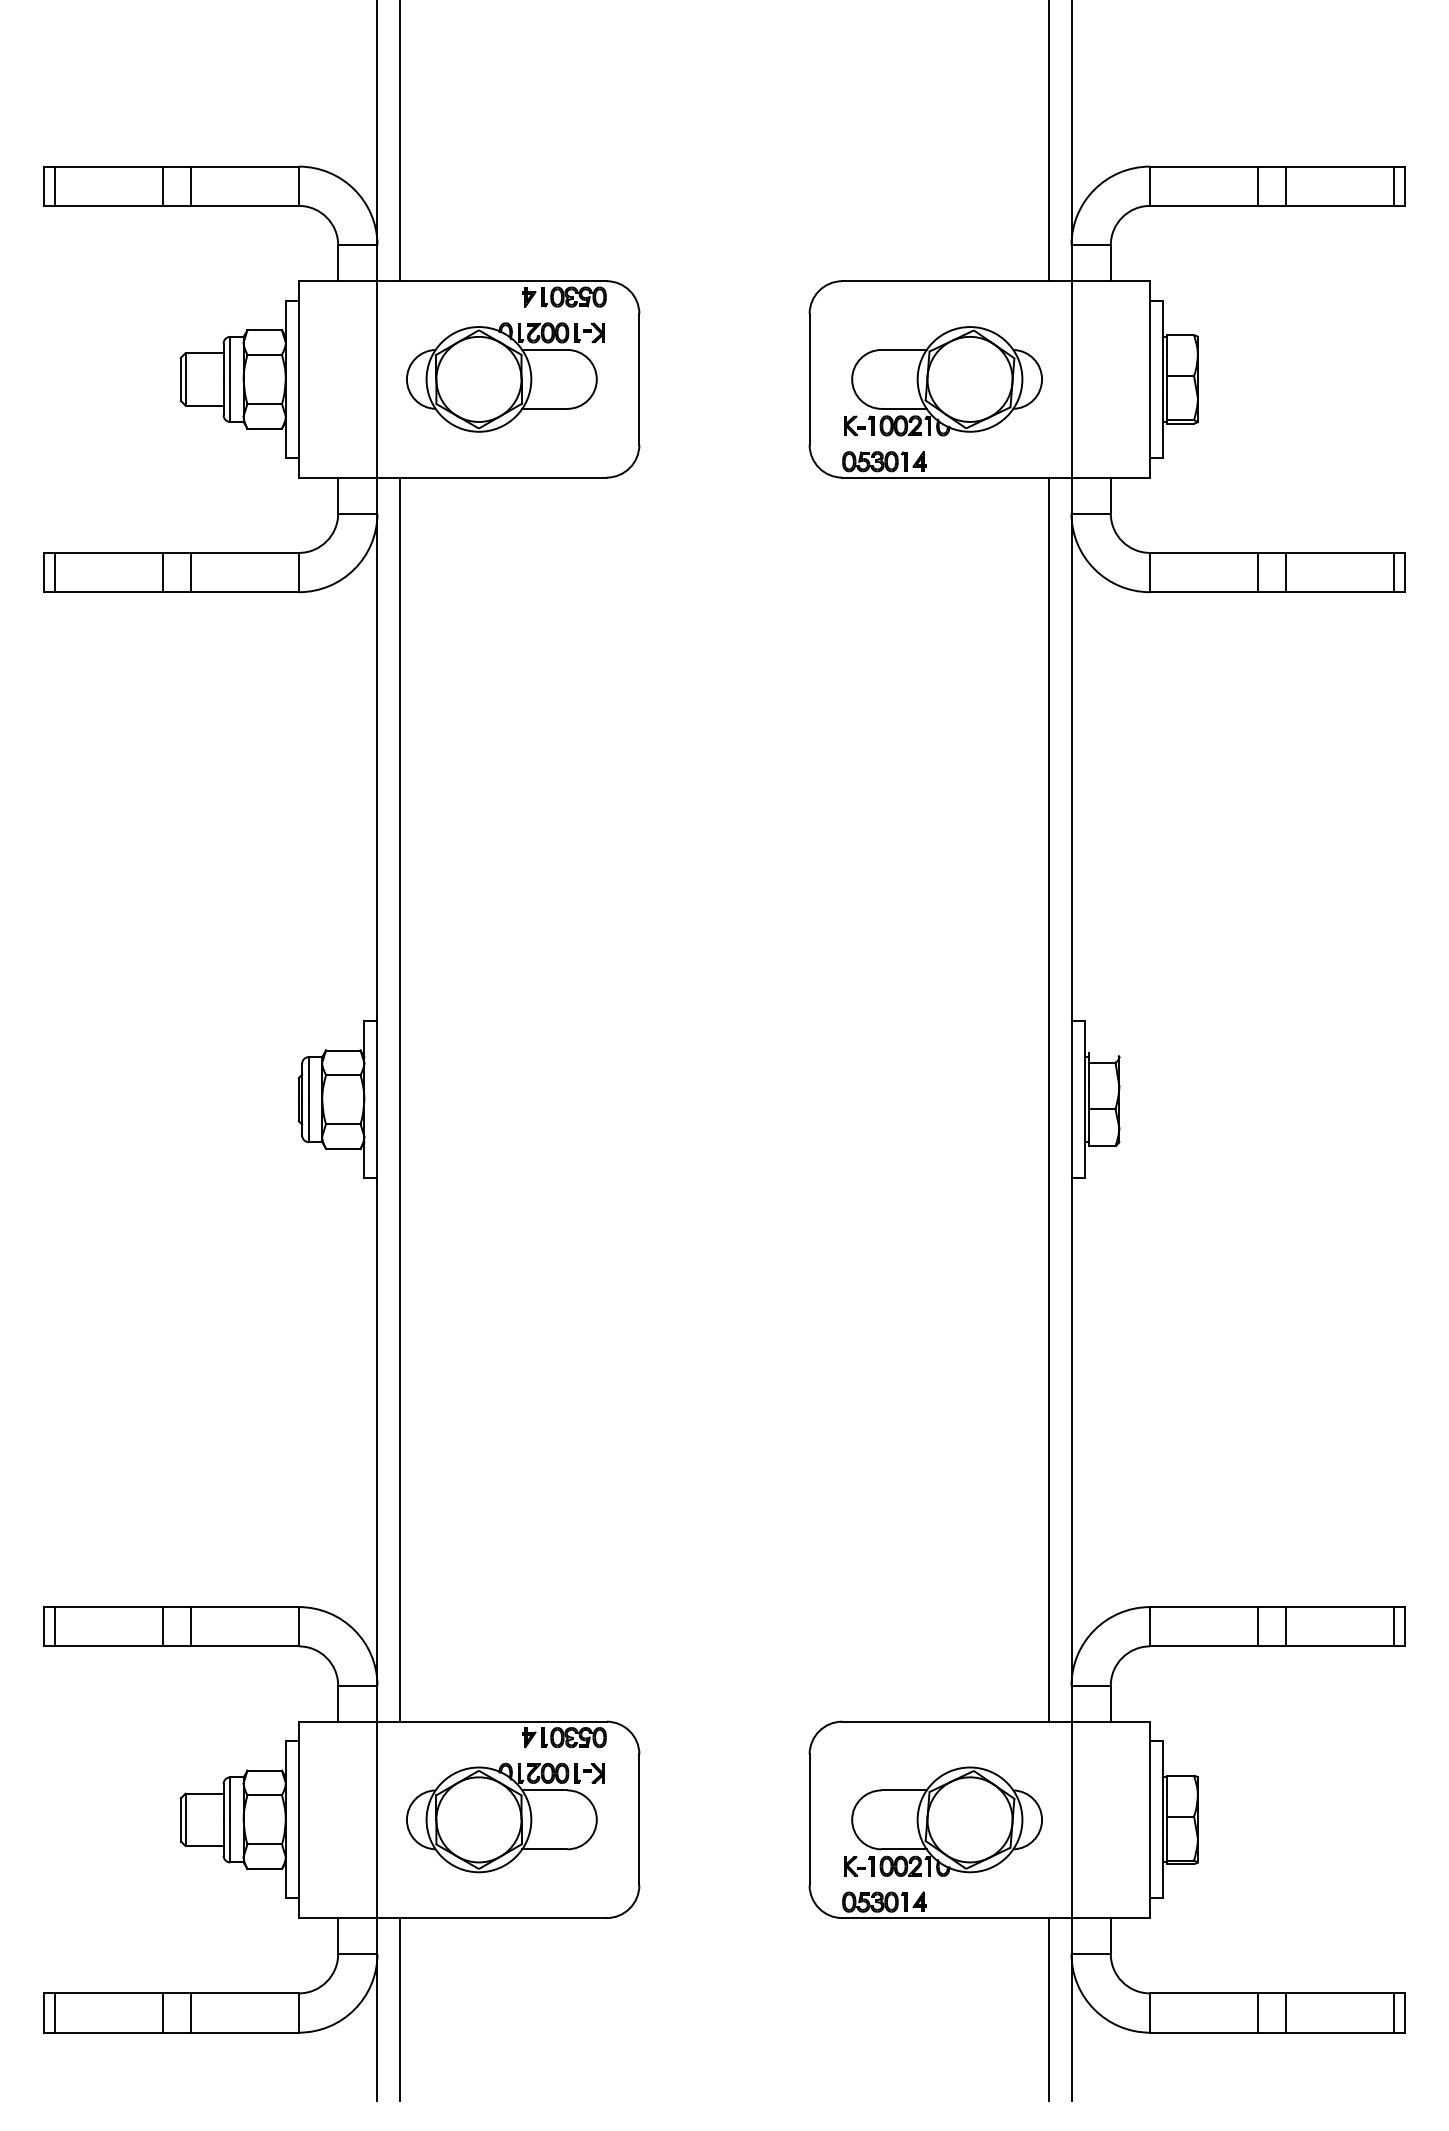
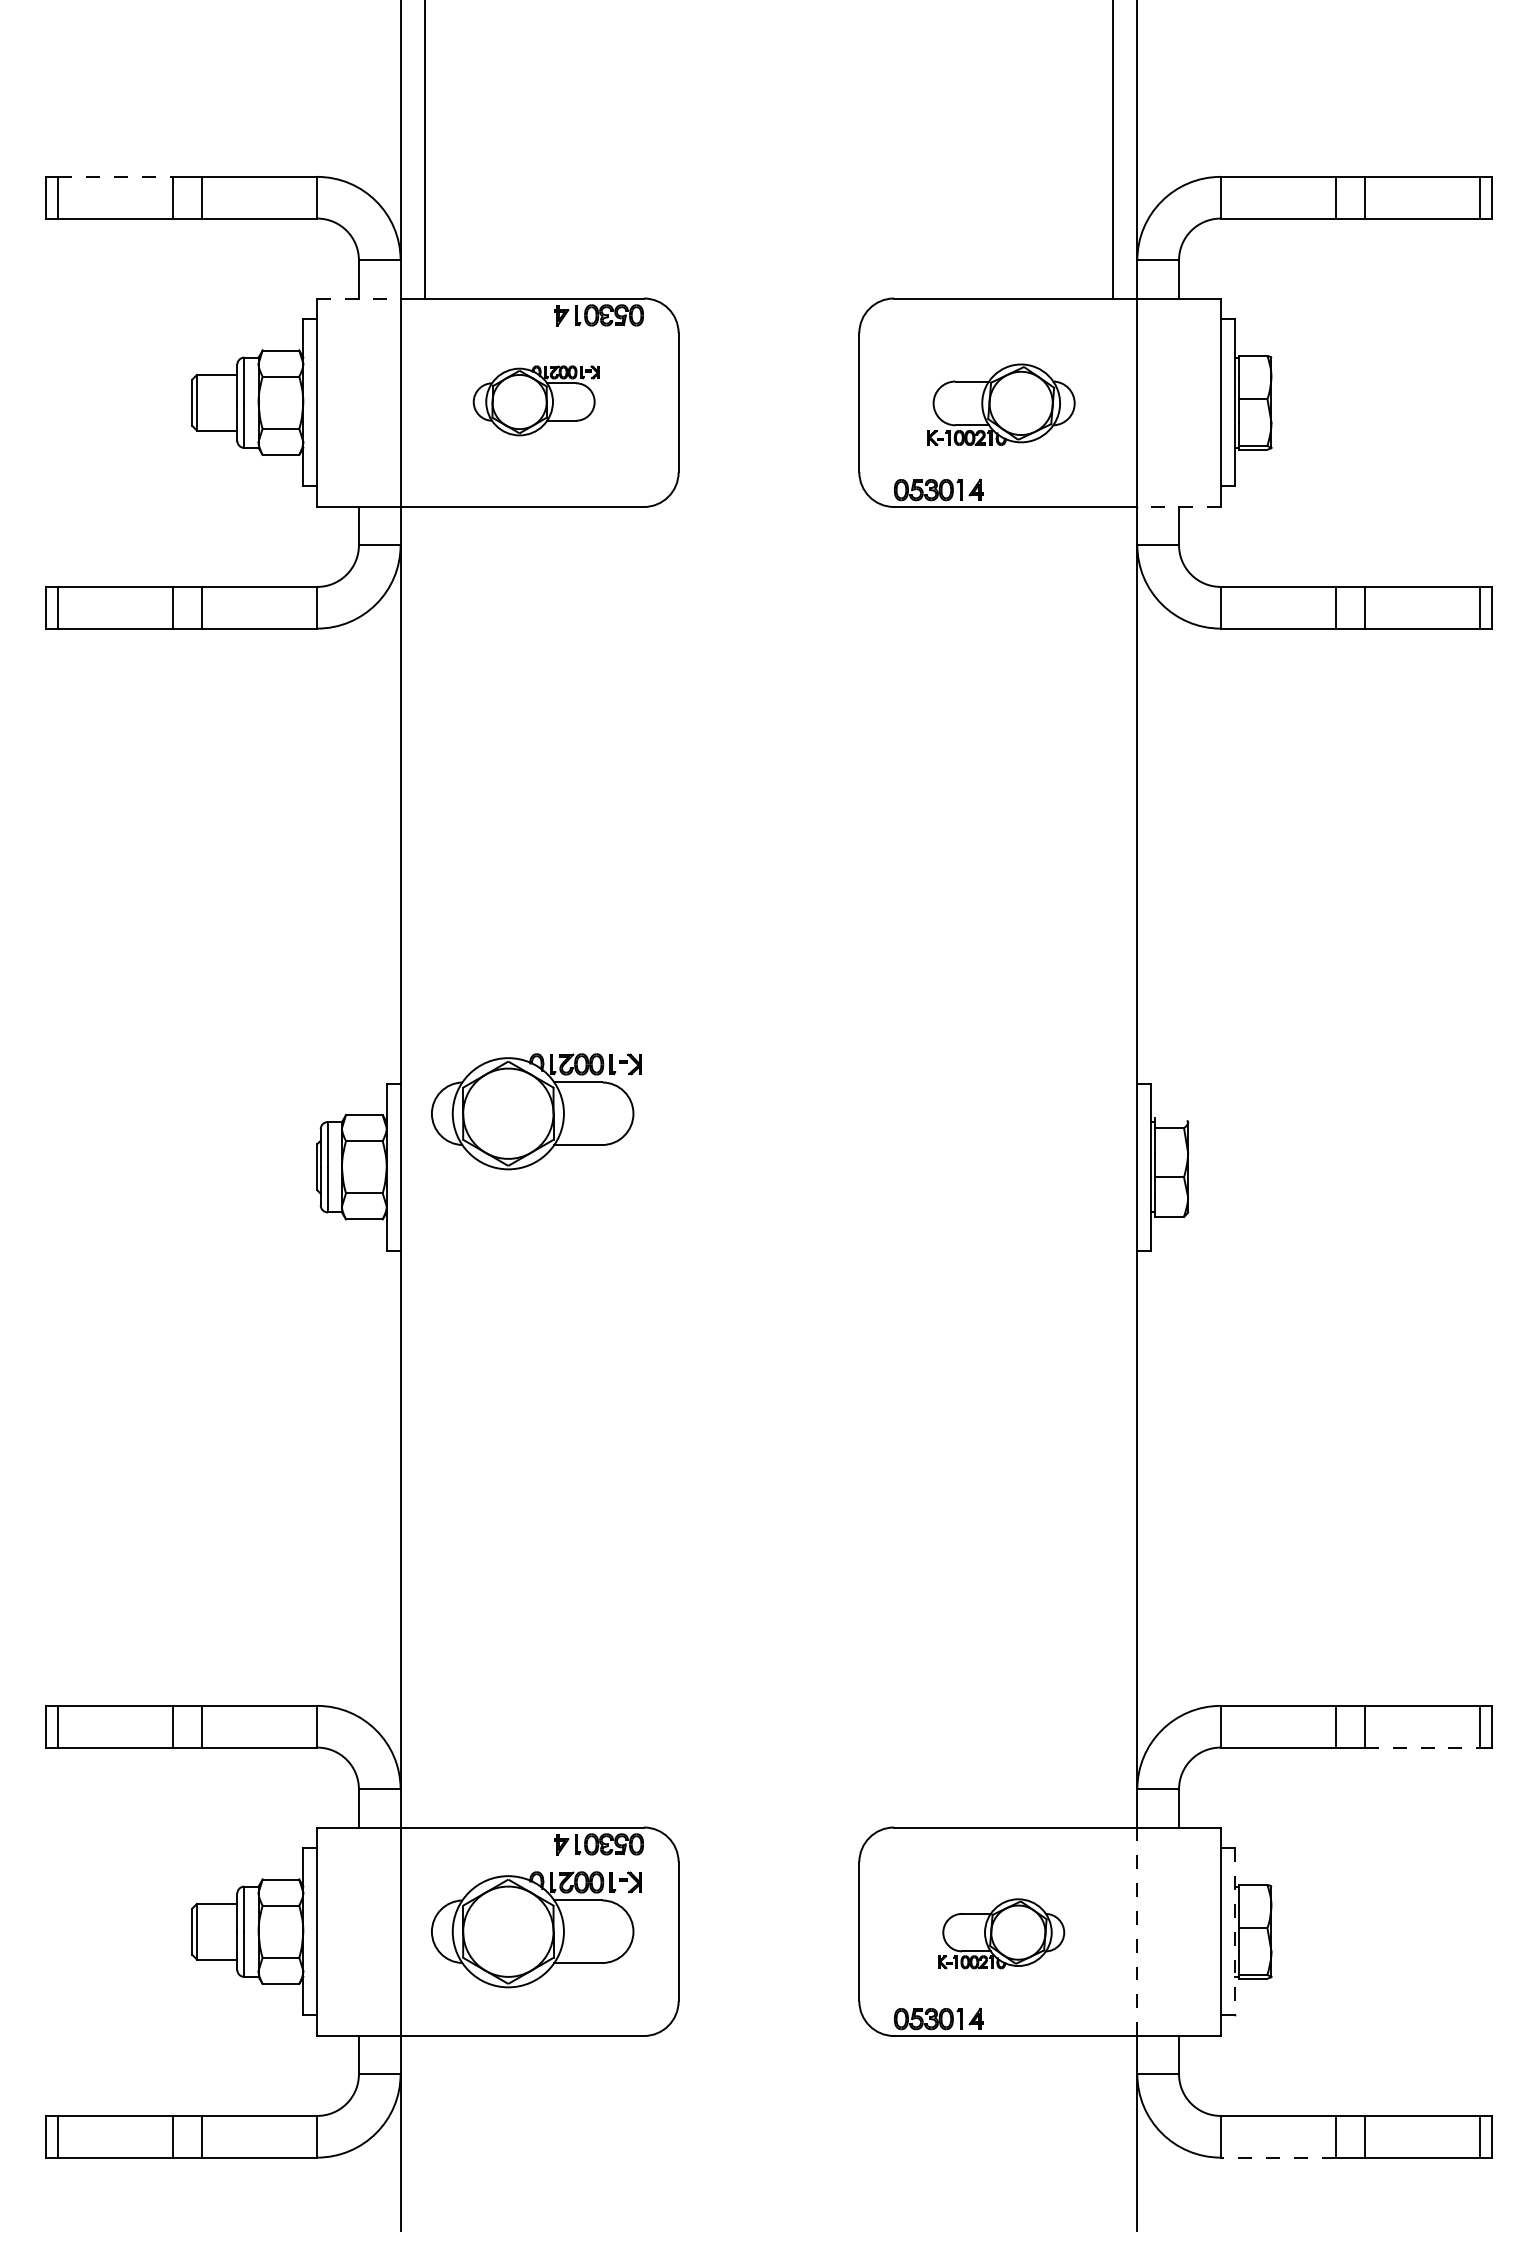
line: (109, 166) -> (116, 176), solid -> dashed
line: (337, 281) -> (358, 298), solid -> dashed
part: (505, 377) -> (536, 400), size x0.6
part: (943, 381) -> (1001, 404), size x0.7
line: (1111, 478) -> (1179, 507), solid -> dashed
part: (505, 1047) -> (536, 1111), added
line: (399, 1099) -> (424, 1167), removed
line: (1049, 1099) -> (1113, 1167), removed
line: (1340, 1646) -> (1422, 1747), solid -> dashed
line: (1071, 1819) -> (1137, 1931), solid -> dashed
line: (1163, 1820) -> (1234, 1932), solid -> dashed
part: (943, 1821) -> (1001, 1933), size x0.6
line: (399, 2009) -> (424, 2133), removed
line: (1049, 2009) -> (1113, 2133), removed
line: (1203, 2032) -> (1277, 2157), solid -> dashed

